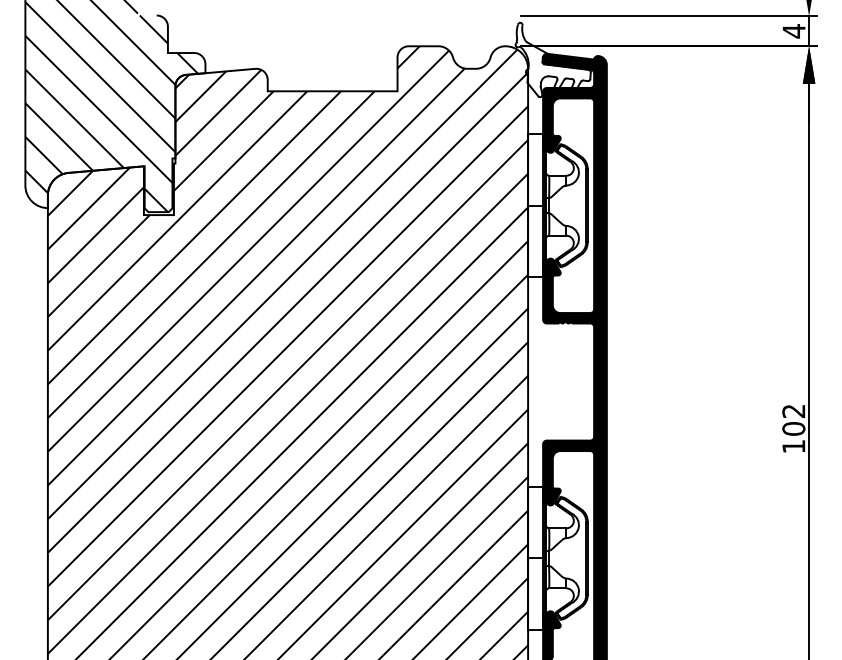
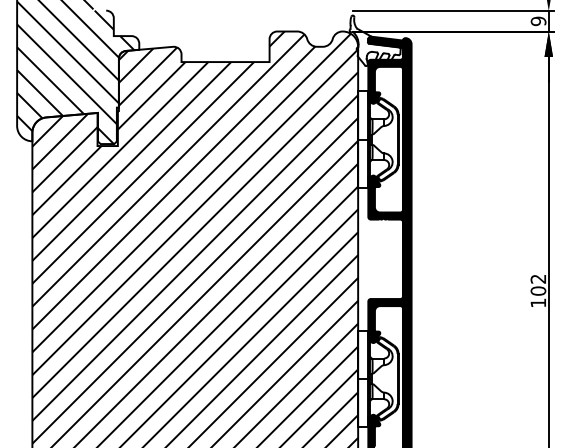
text: (793, 31) -> (538, 21), 4 -> 9

